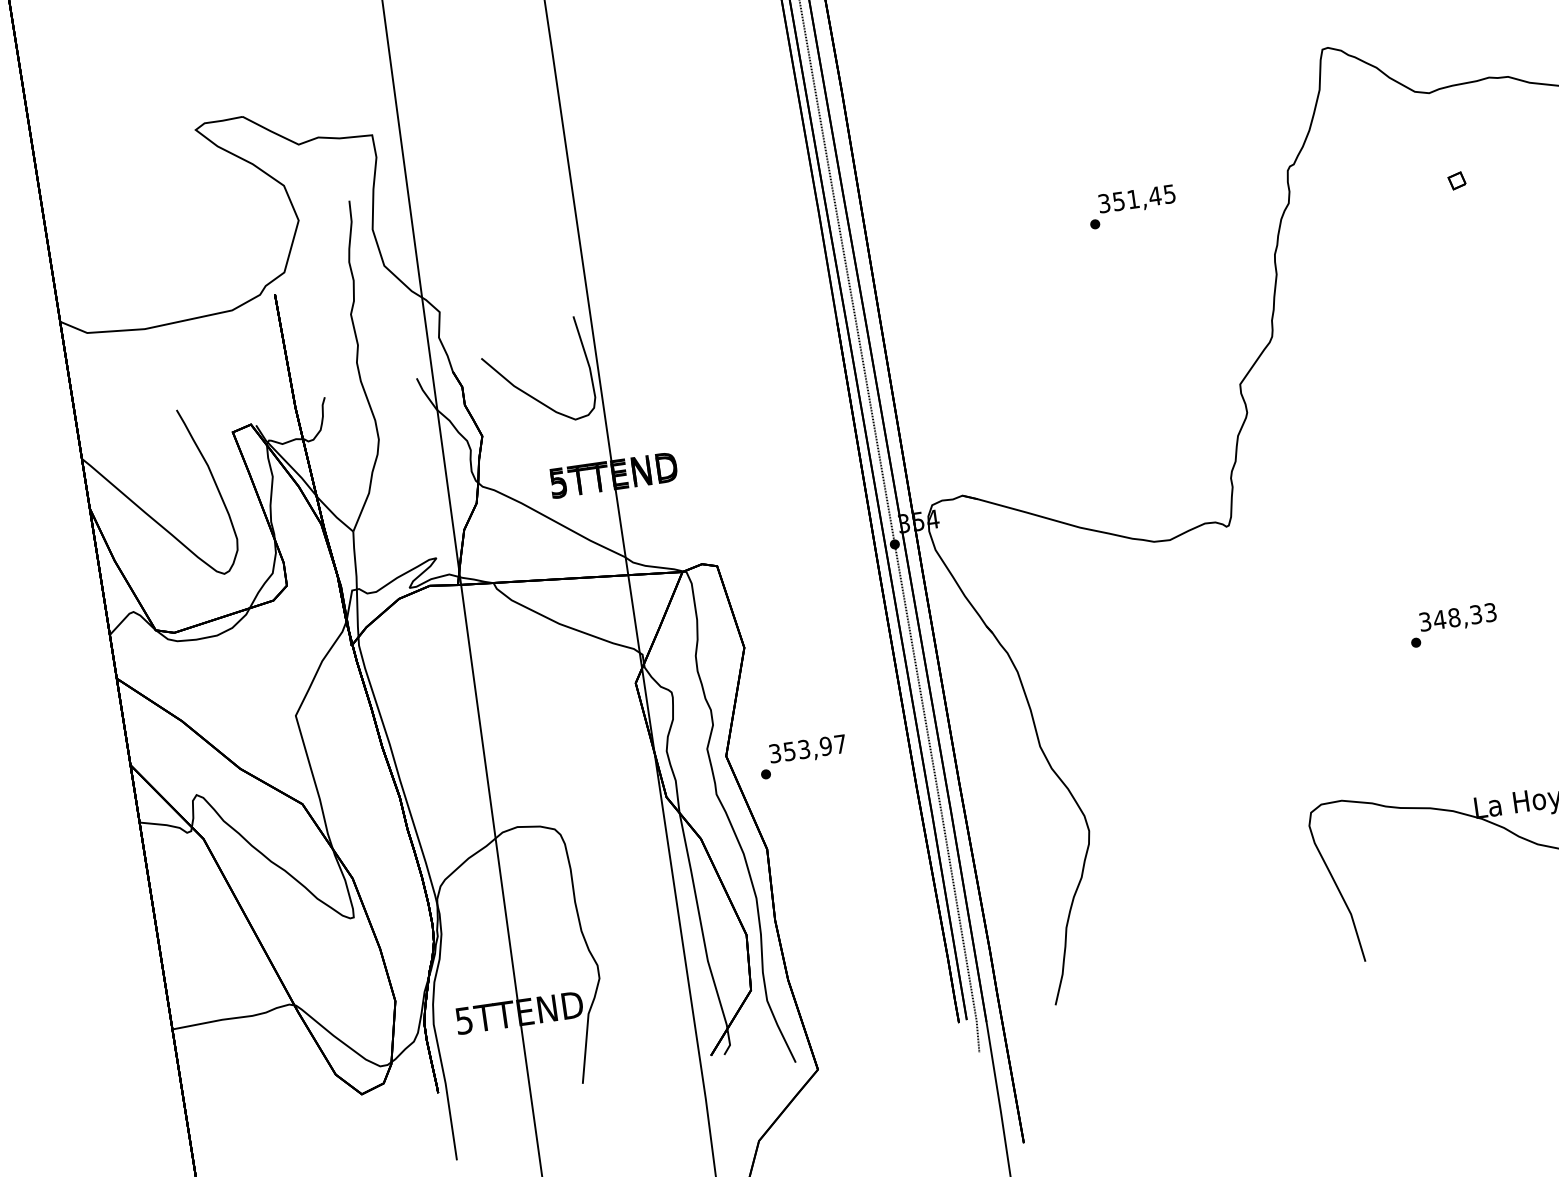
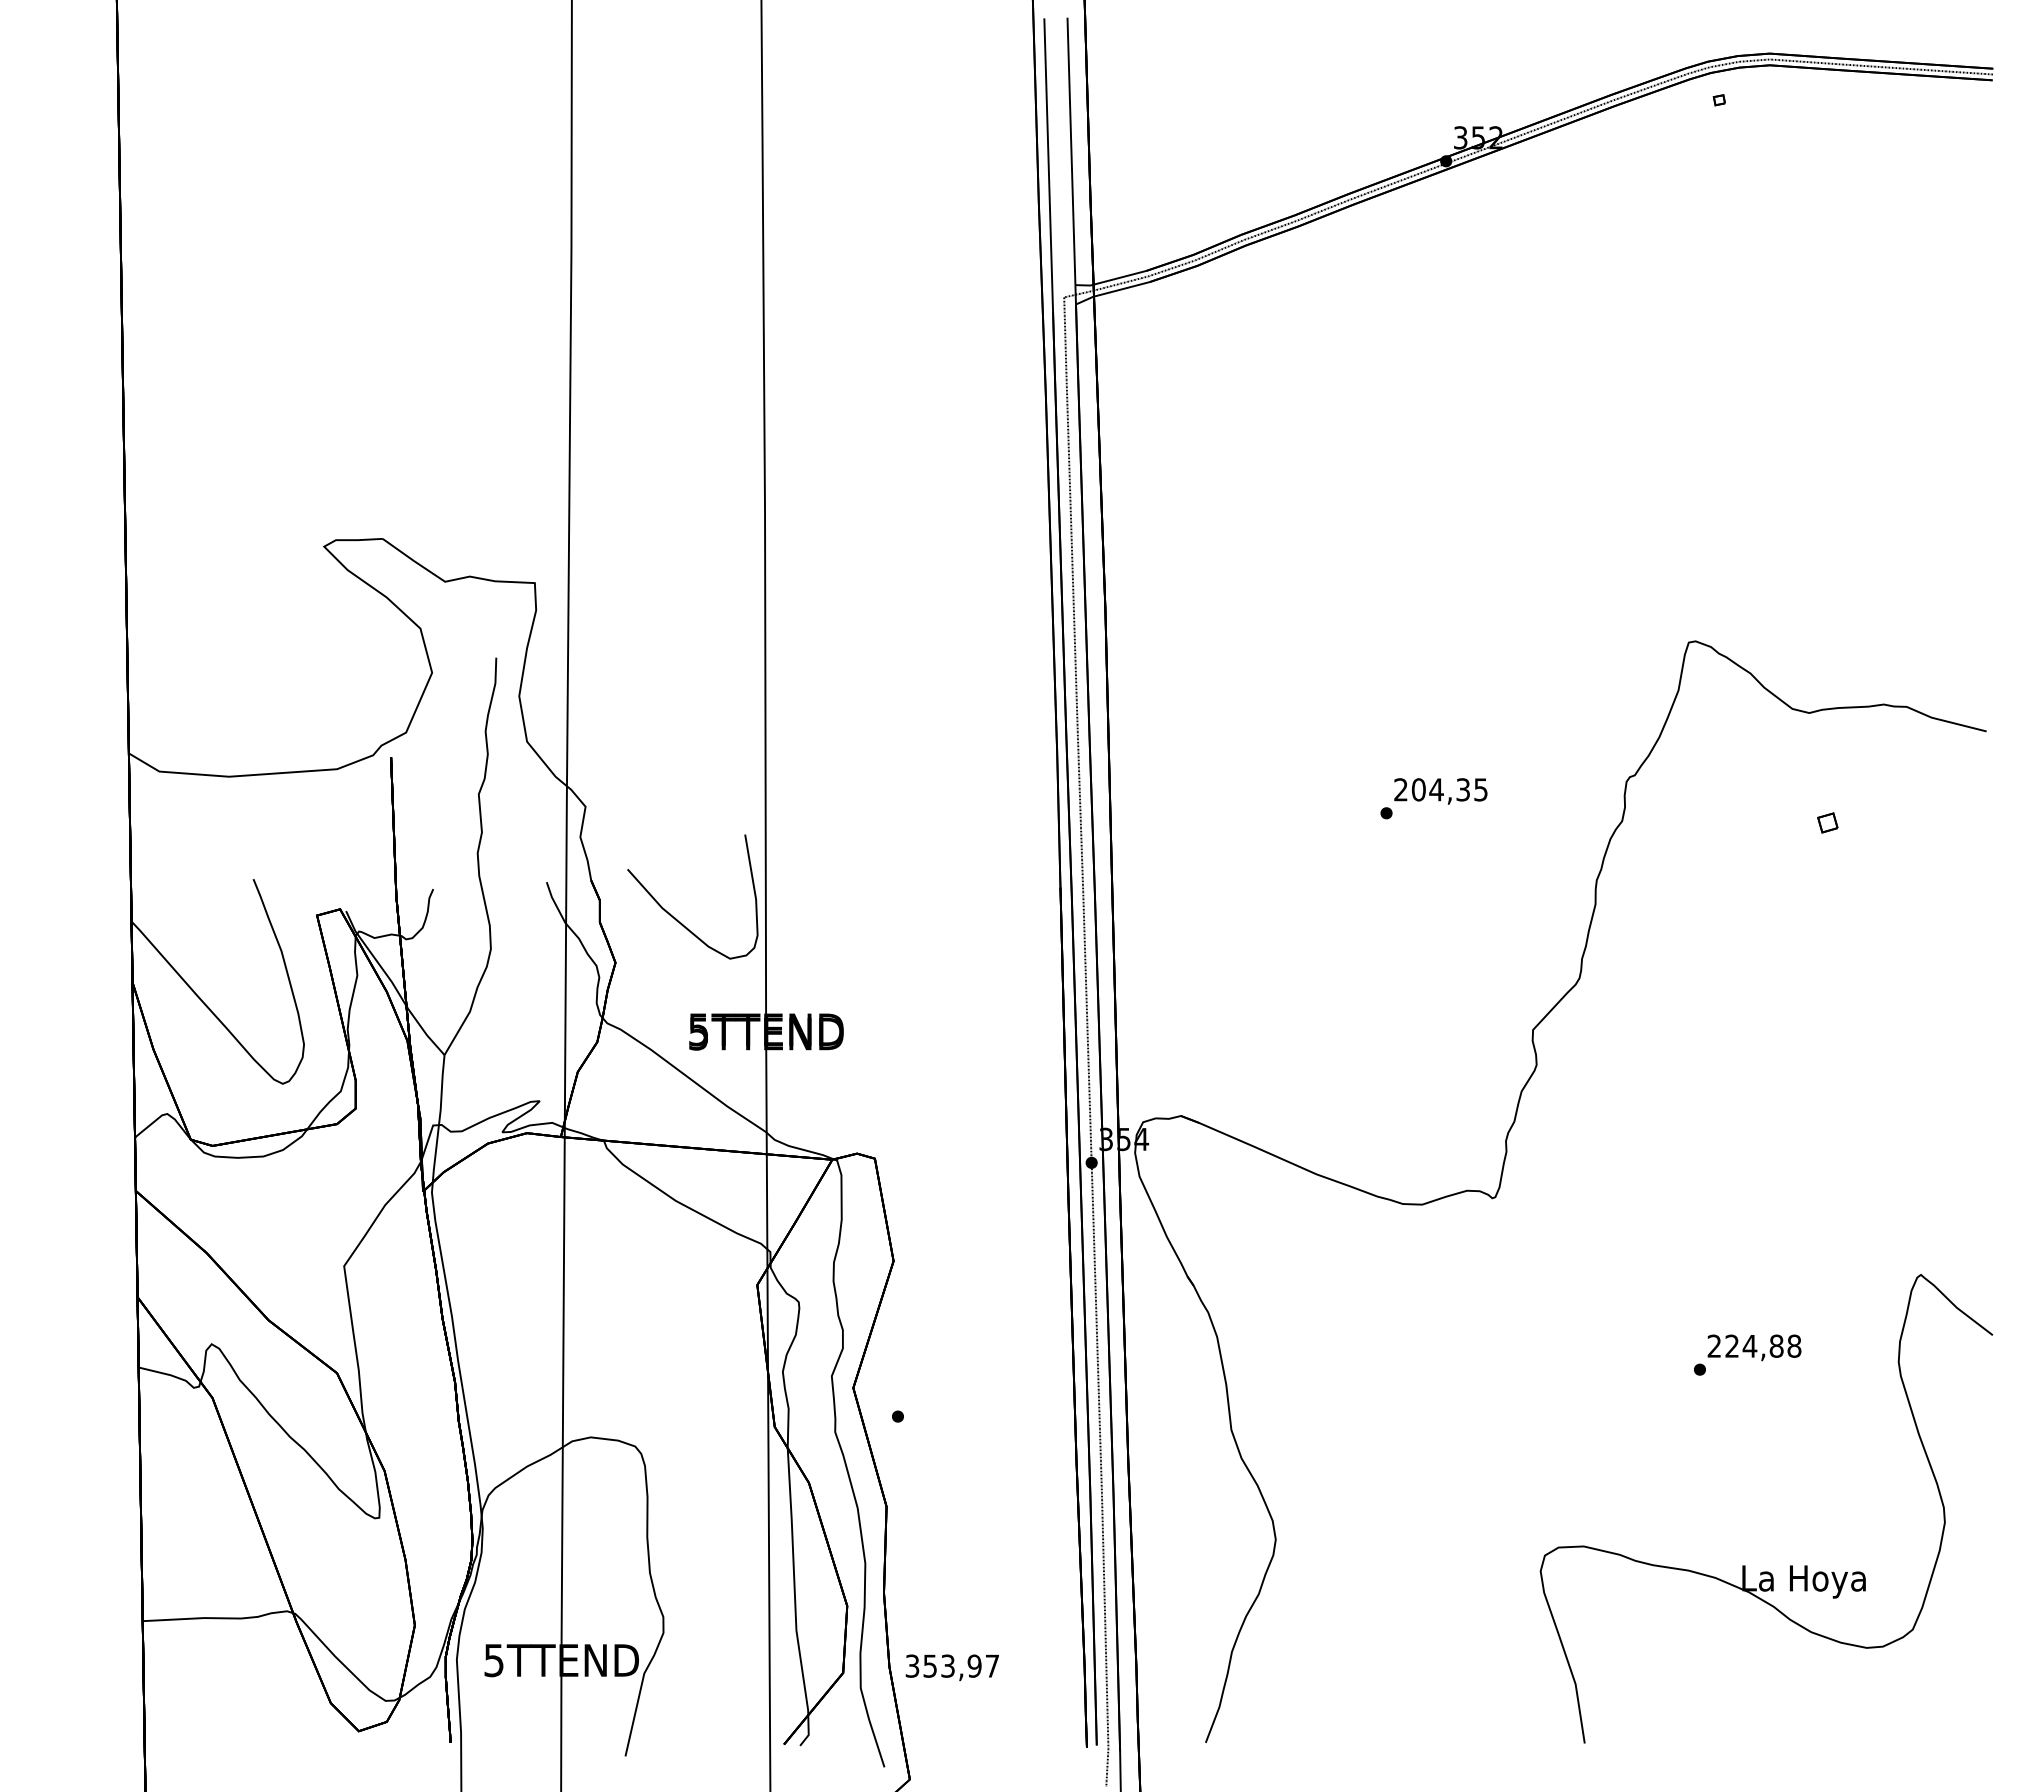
text: (1130, 199) -> (1432, 789), 351,45 -> 204,35
text: (1457, 616) -> (1754, 1345), 348,33 -> 224,88
text: (807, 750) -> (951, 1667), moved

